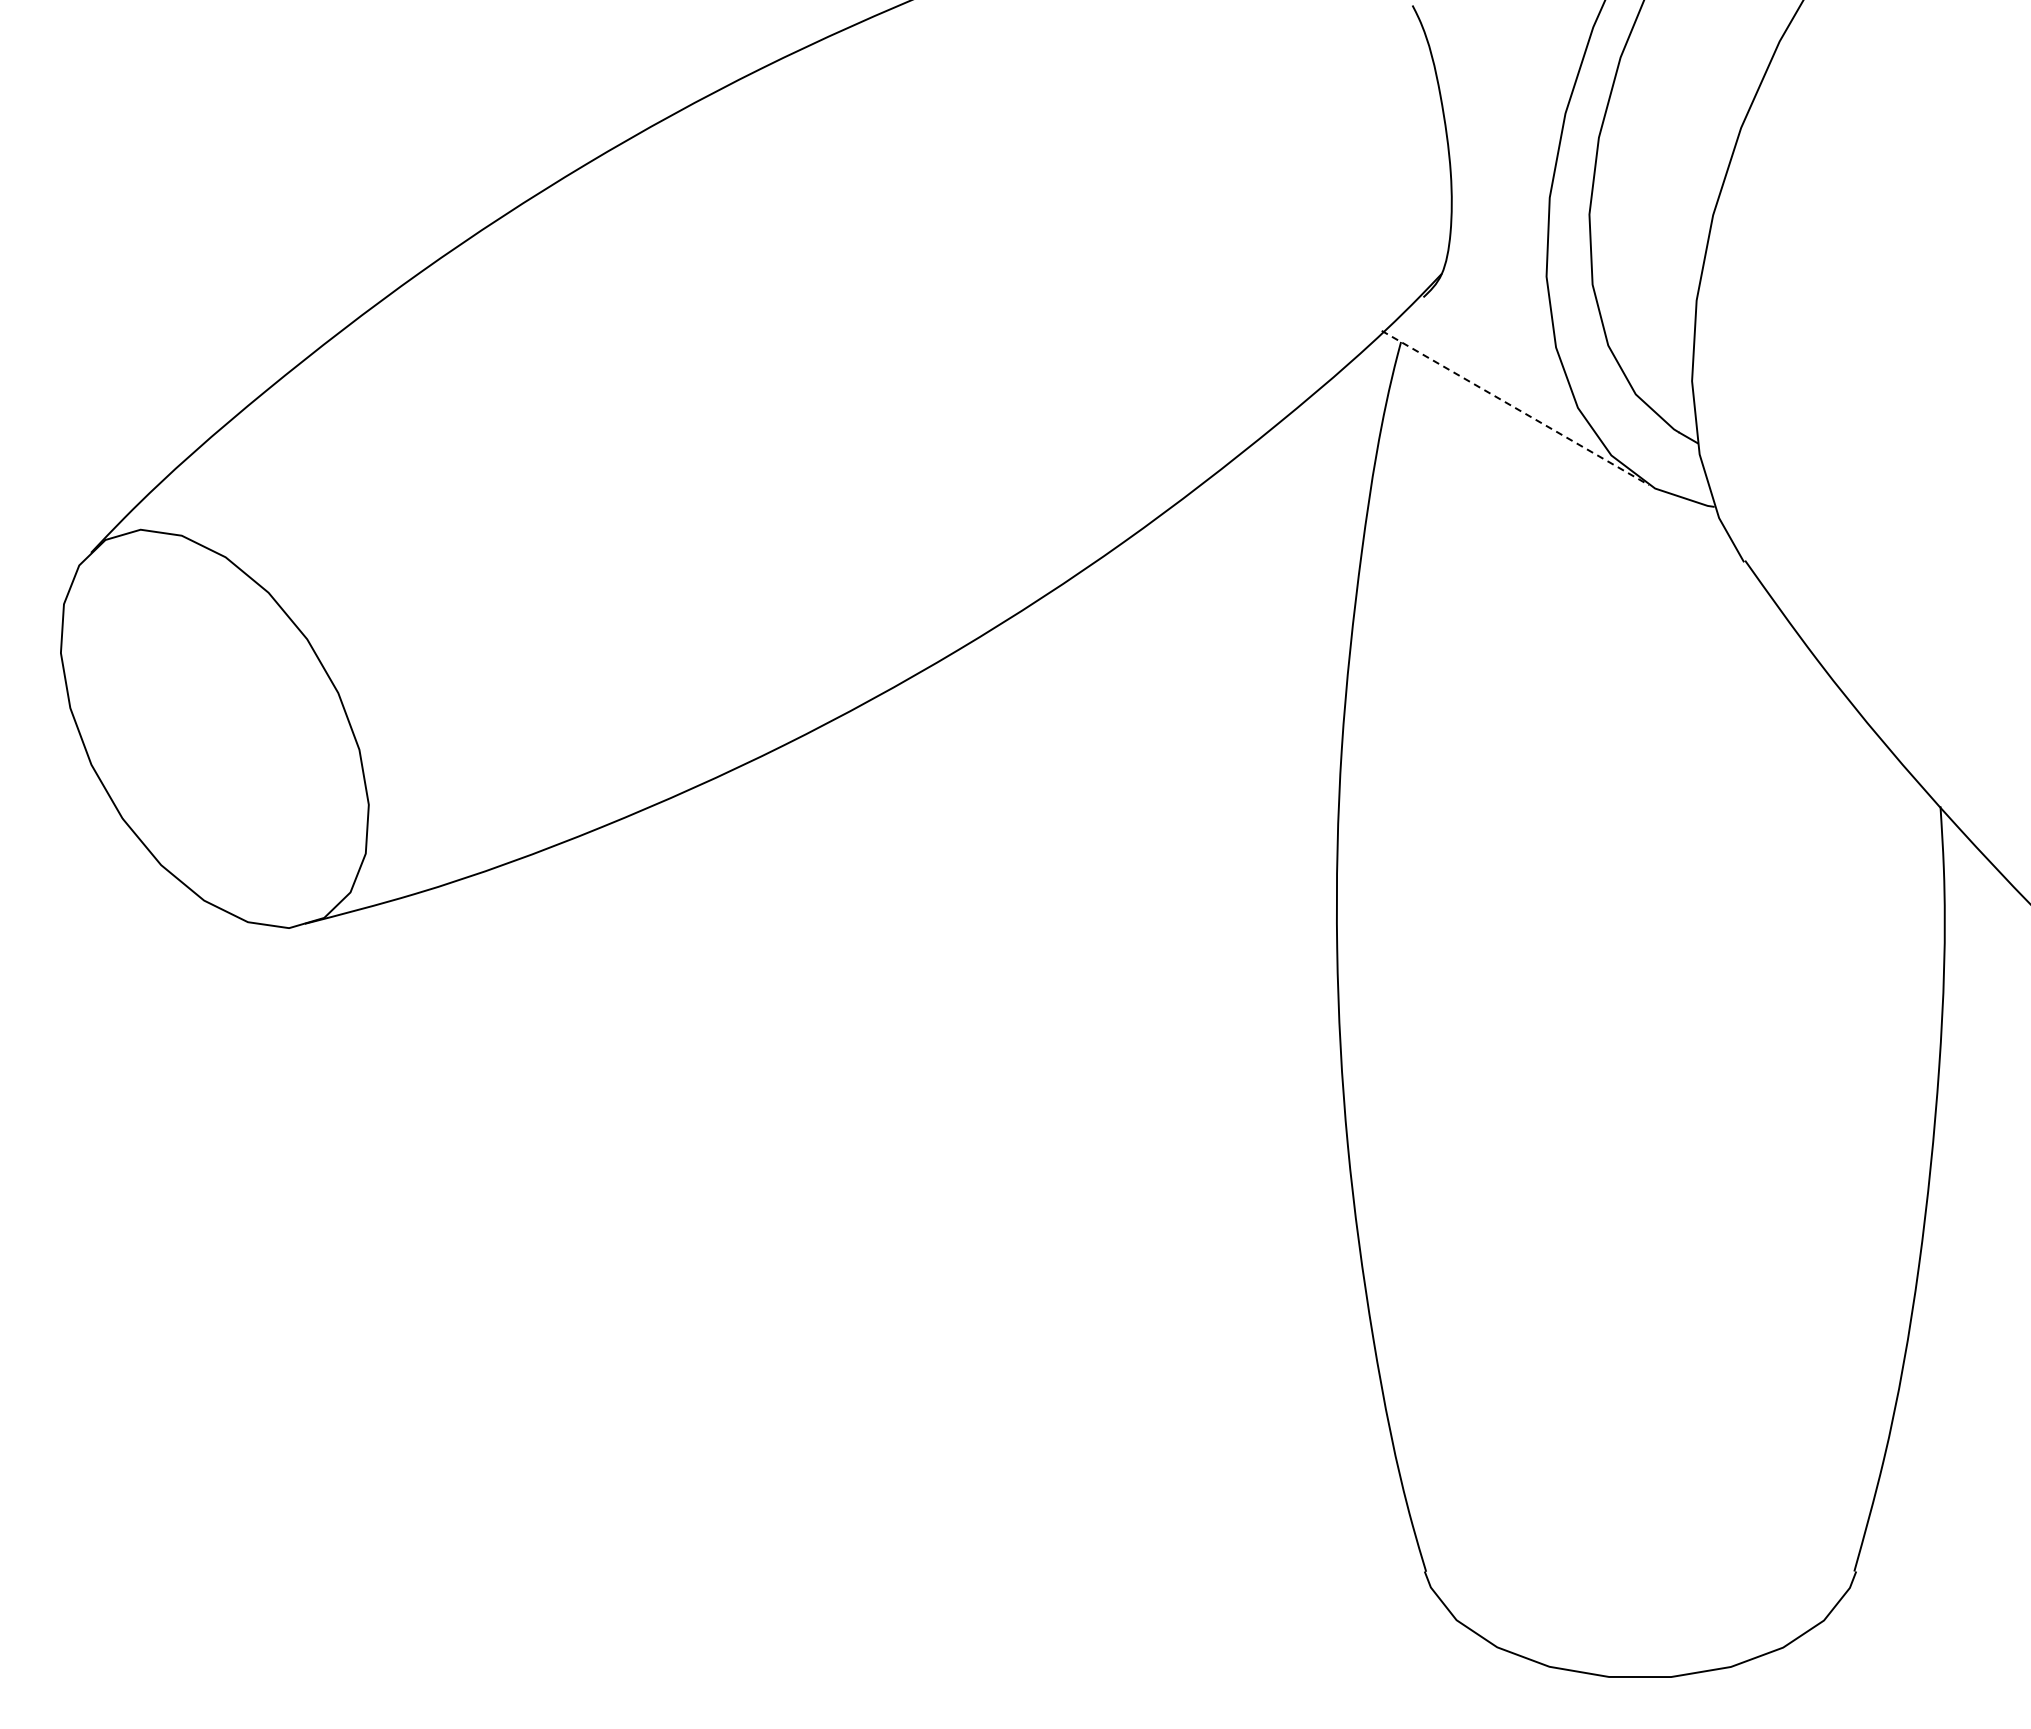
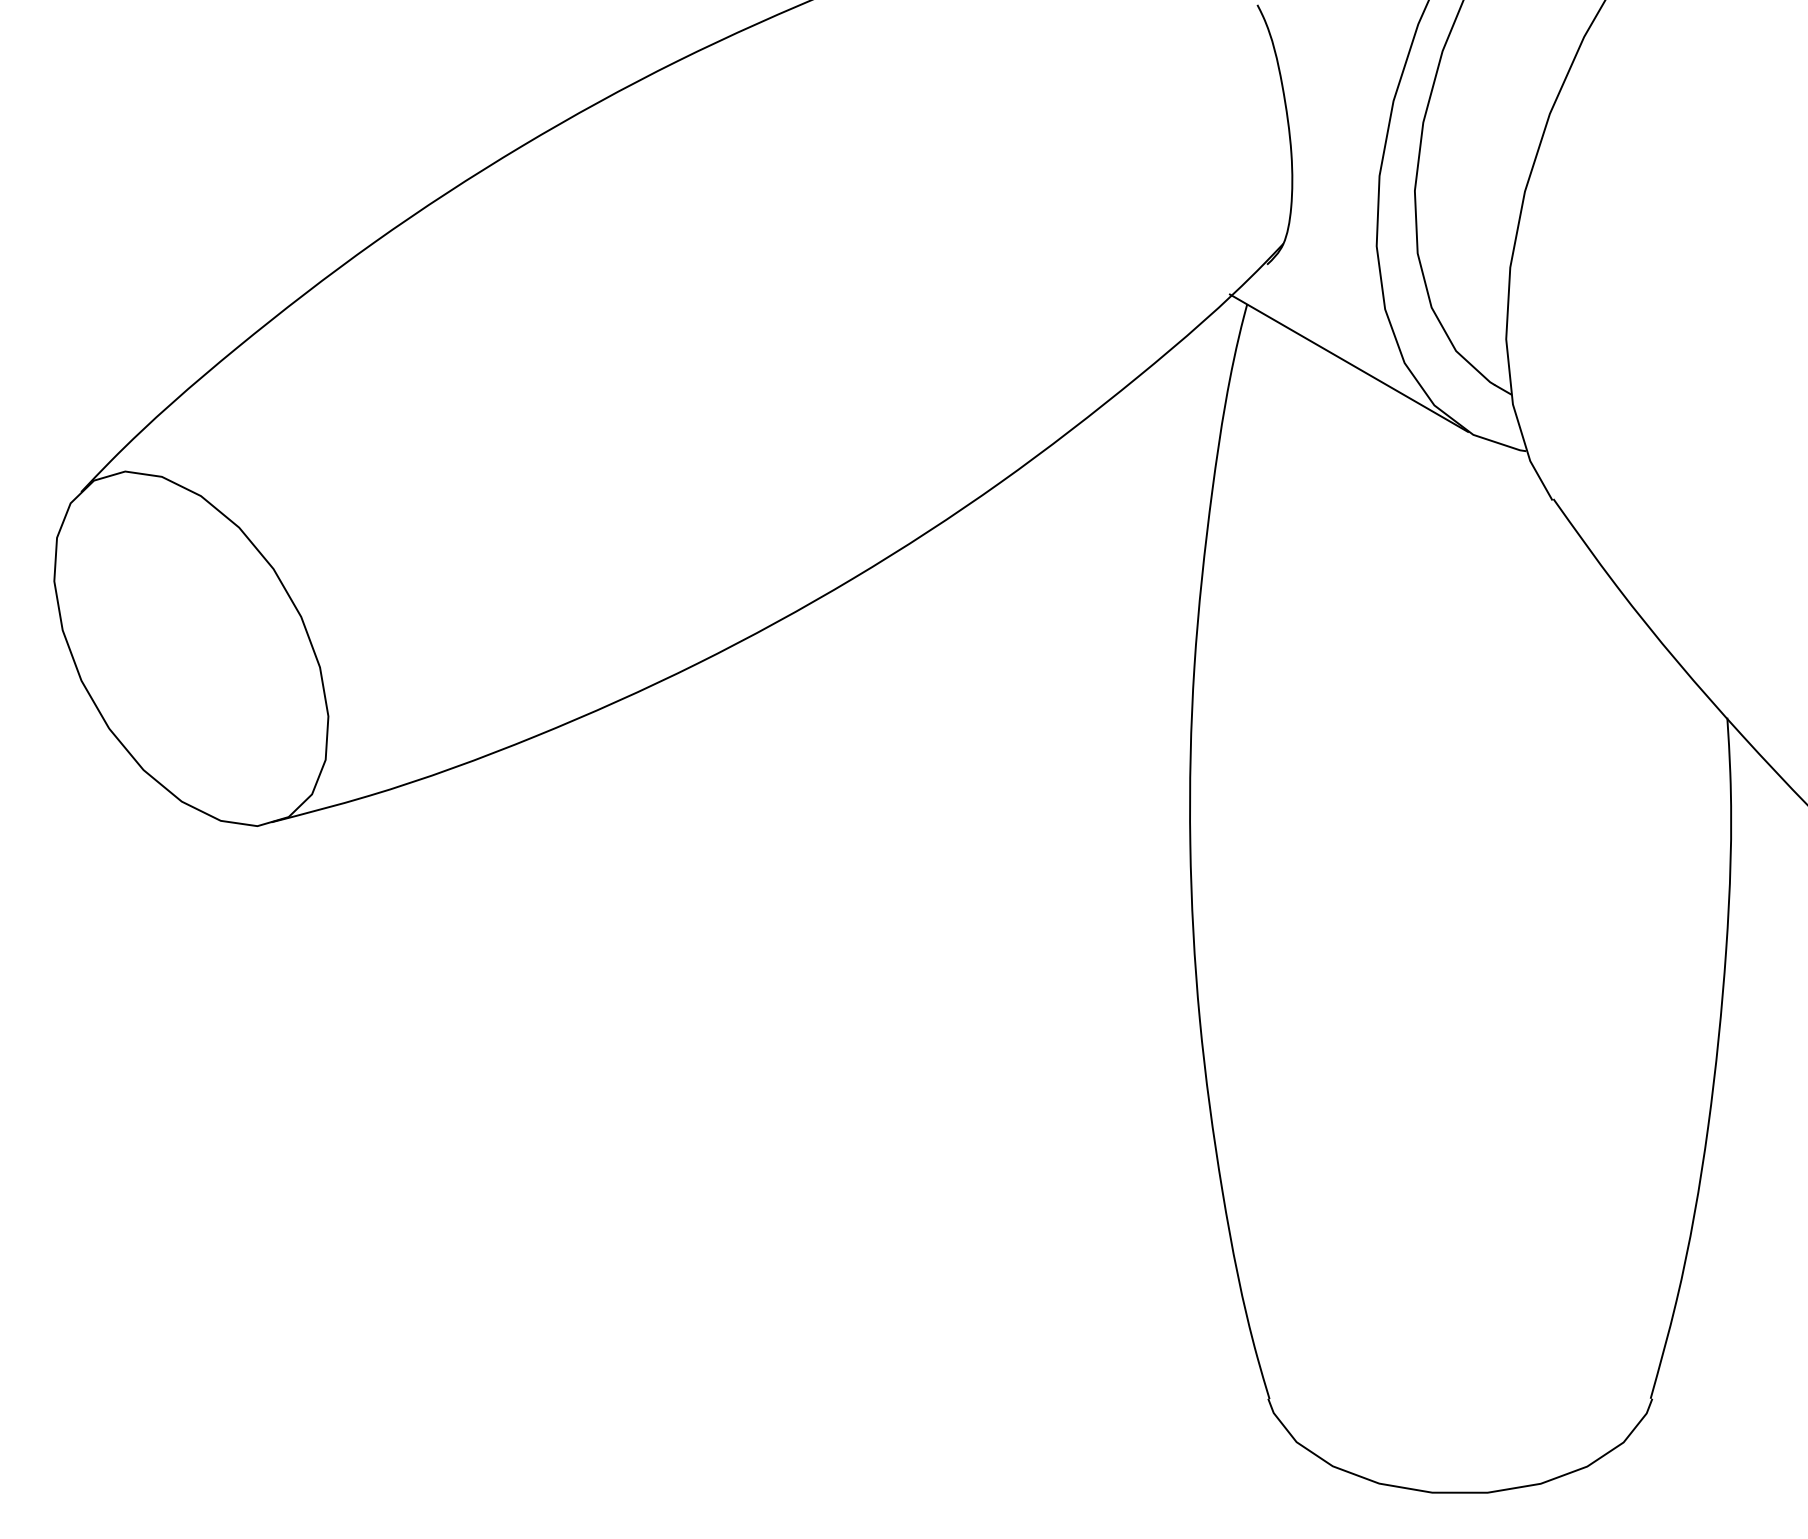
line: (1515, 408) -> (1349, 363), dashed -> solid

